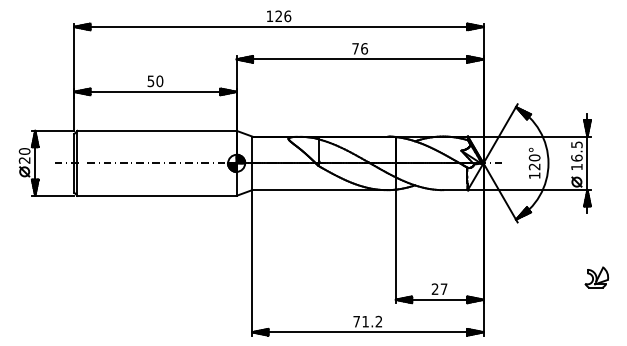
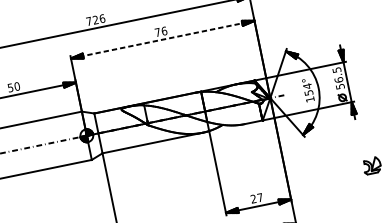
text: (269, 15) -> (88, 20), 126 -> 726
line: (360, 59) -> (163, 39), solid -> dashed
text: (534, 162) -> (308, 89), 120° -> 154°
text: (576, 167) -> (340, 87), 16.5 -> 56.5

